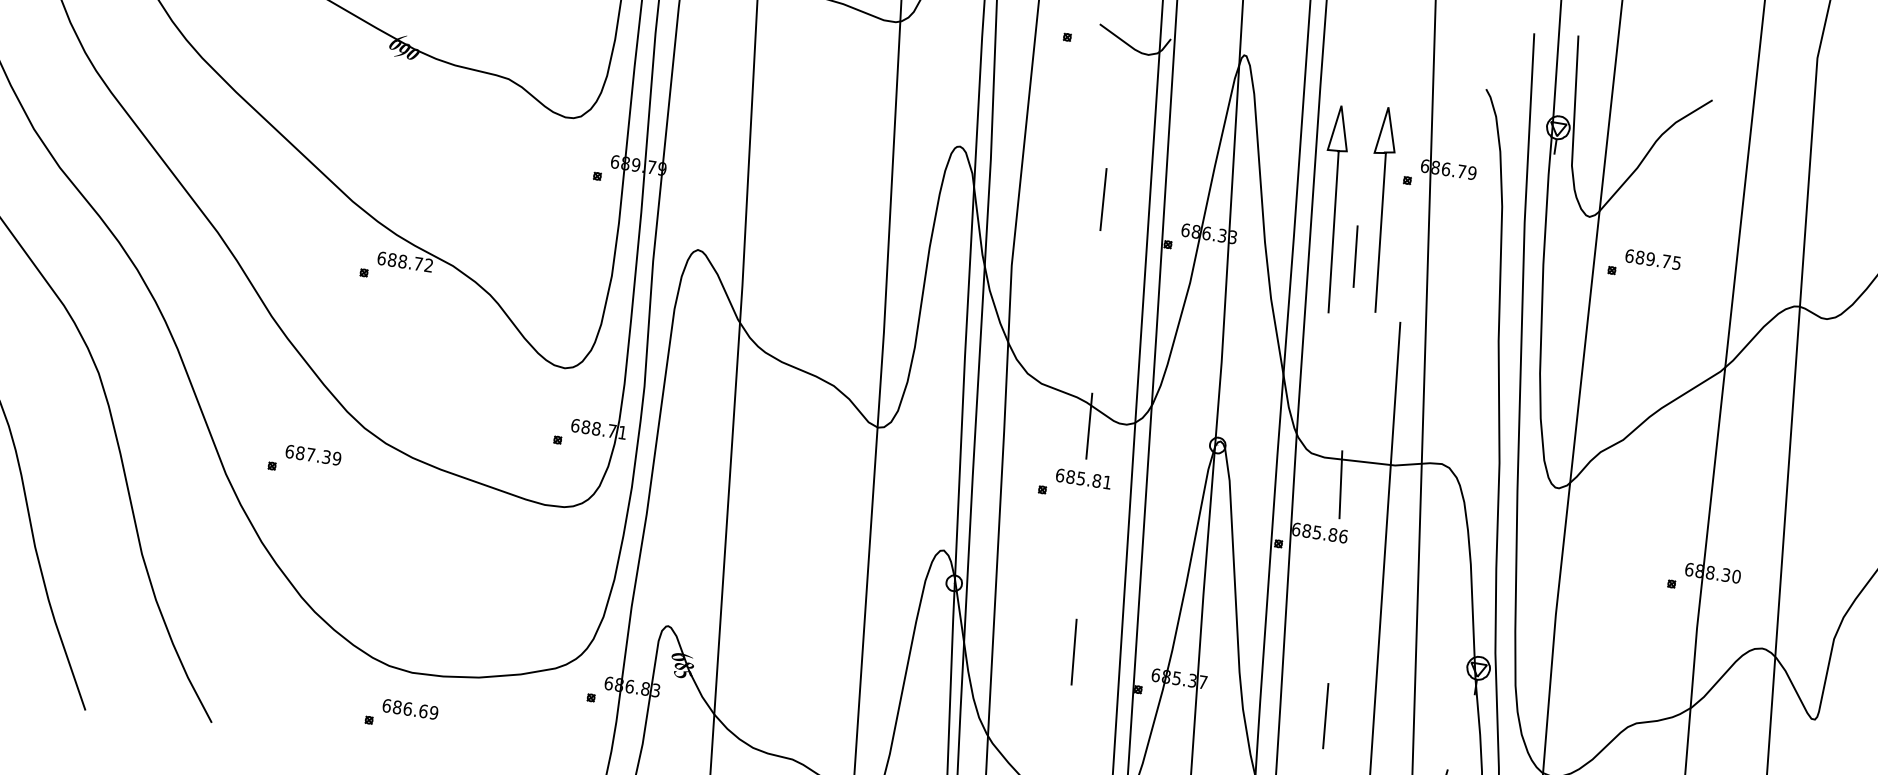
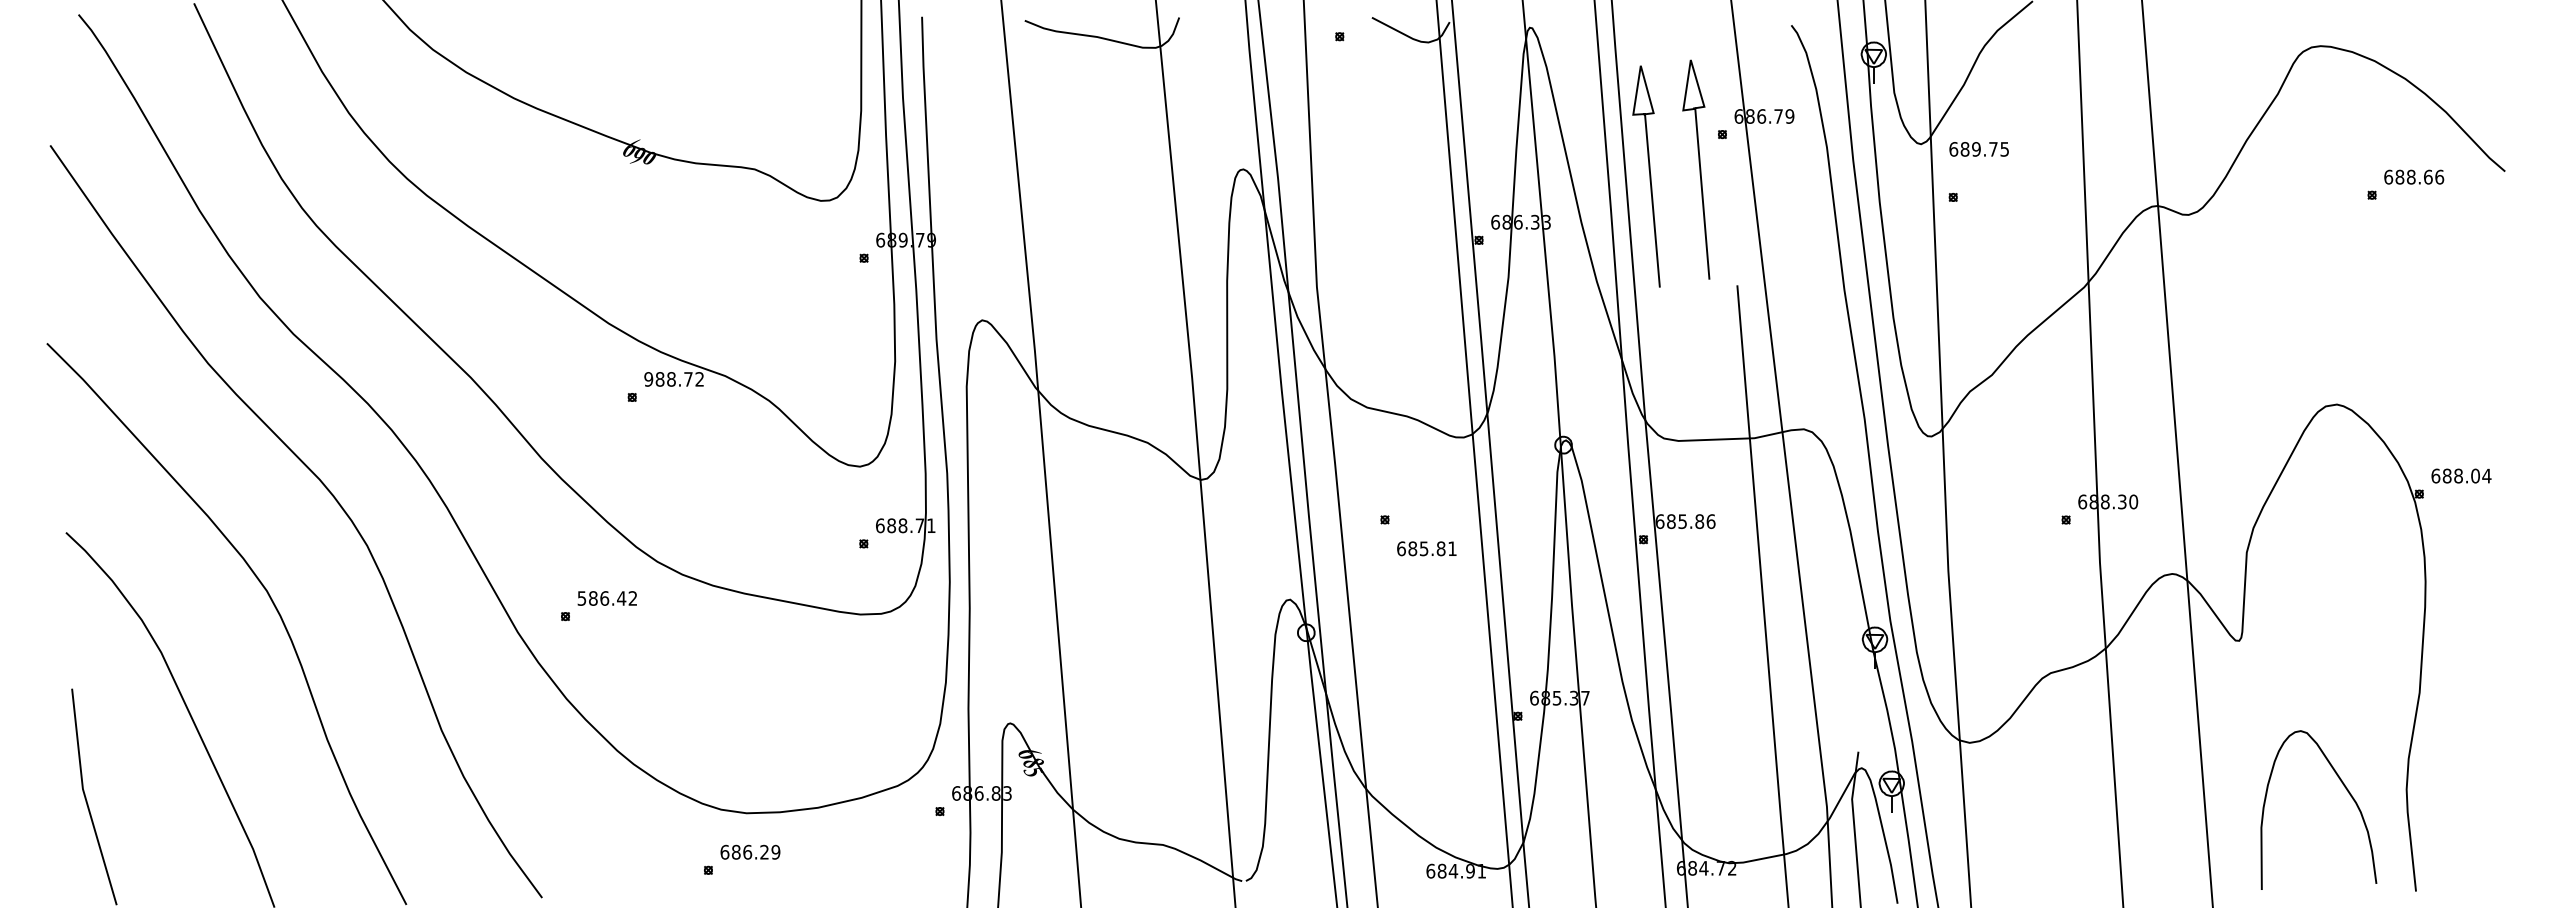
line: (1103, 199) -> (1403, 202), removed
line: (1355, 255) -> (1679, 222), removed
text: (381, 258) -> (648, 379), 688.72 -> 988.72
text: (1652, 259) -> (1978, 149), moved
line: (1089, 425) -> (1424, 444), removed
text: (313, 455) -> (607, 598), 687.39 -> 586.42
text: (1083, 478) -> (1426, 548), moved
line: (1340, 484) -> (1699, 466), removed
line: (1073, 651) -> (1443, 686), removed
text: (423, 710) -> (764, 851), 686.69 -> 686.29
line: (1325, 716) -> (1720, 714), removed

